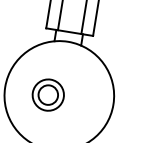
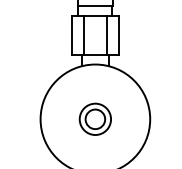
part: (47, 94) -> (94, 118), moved

